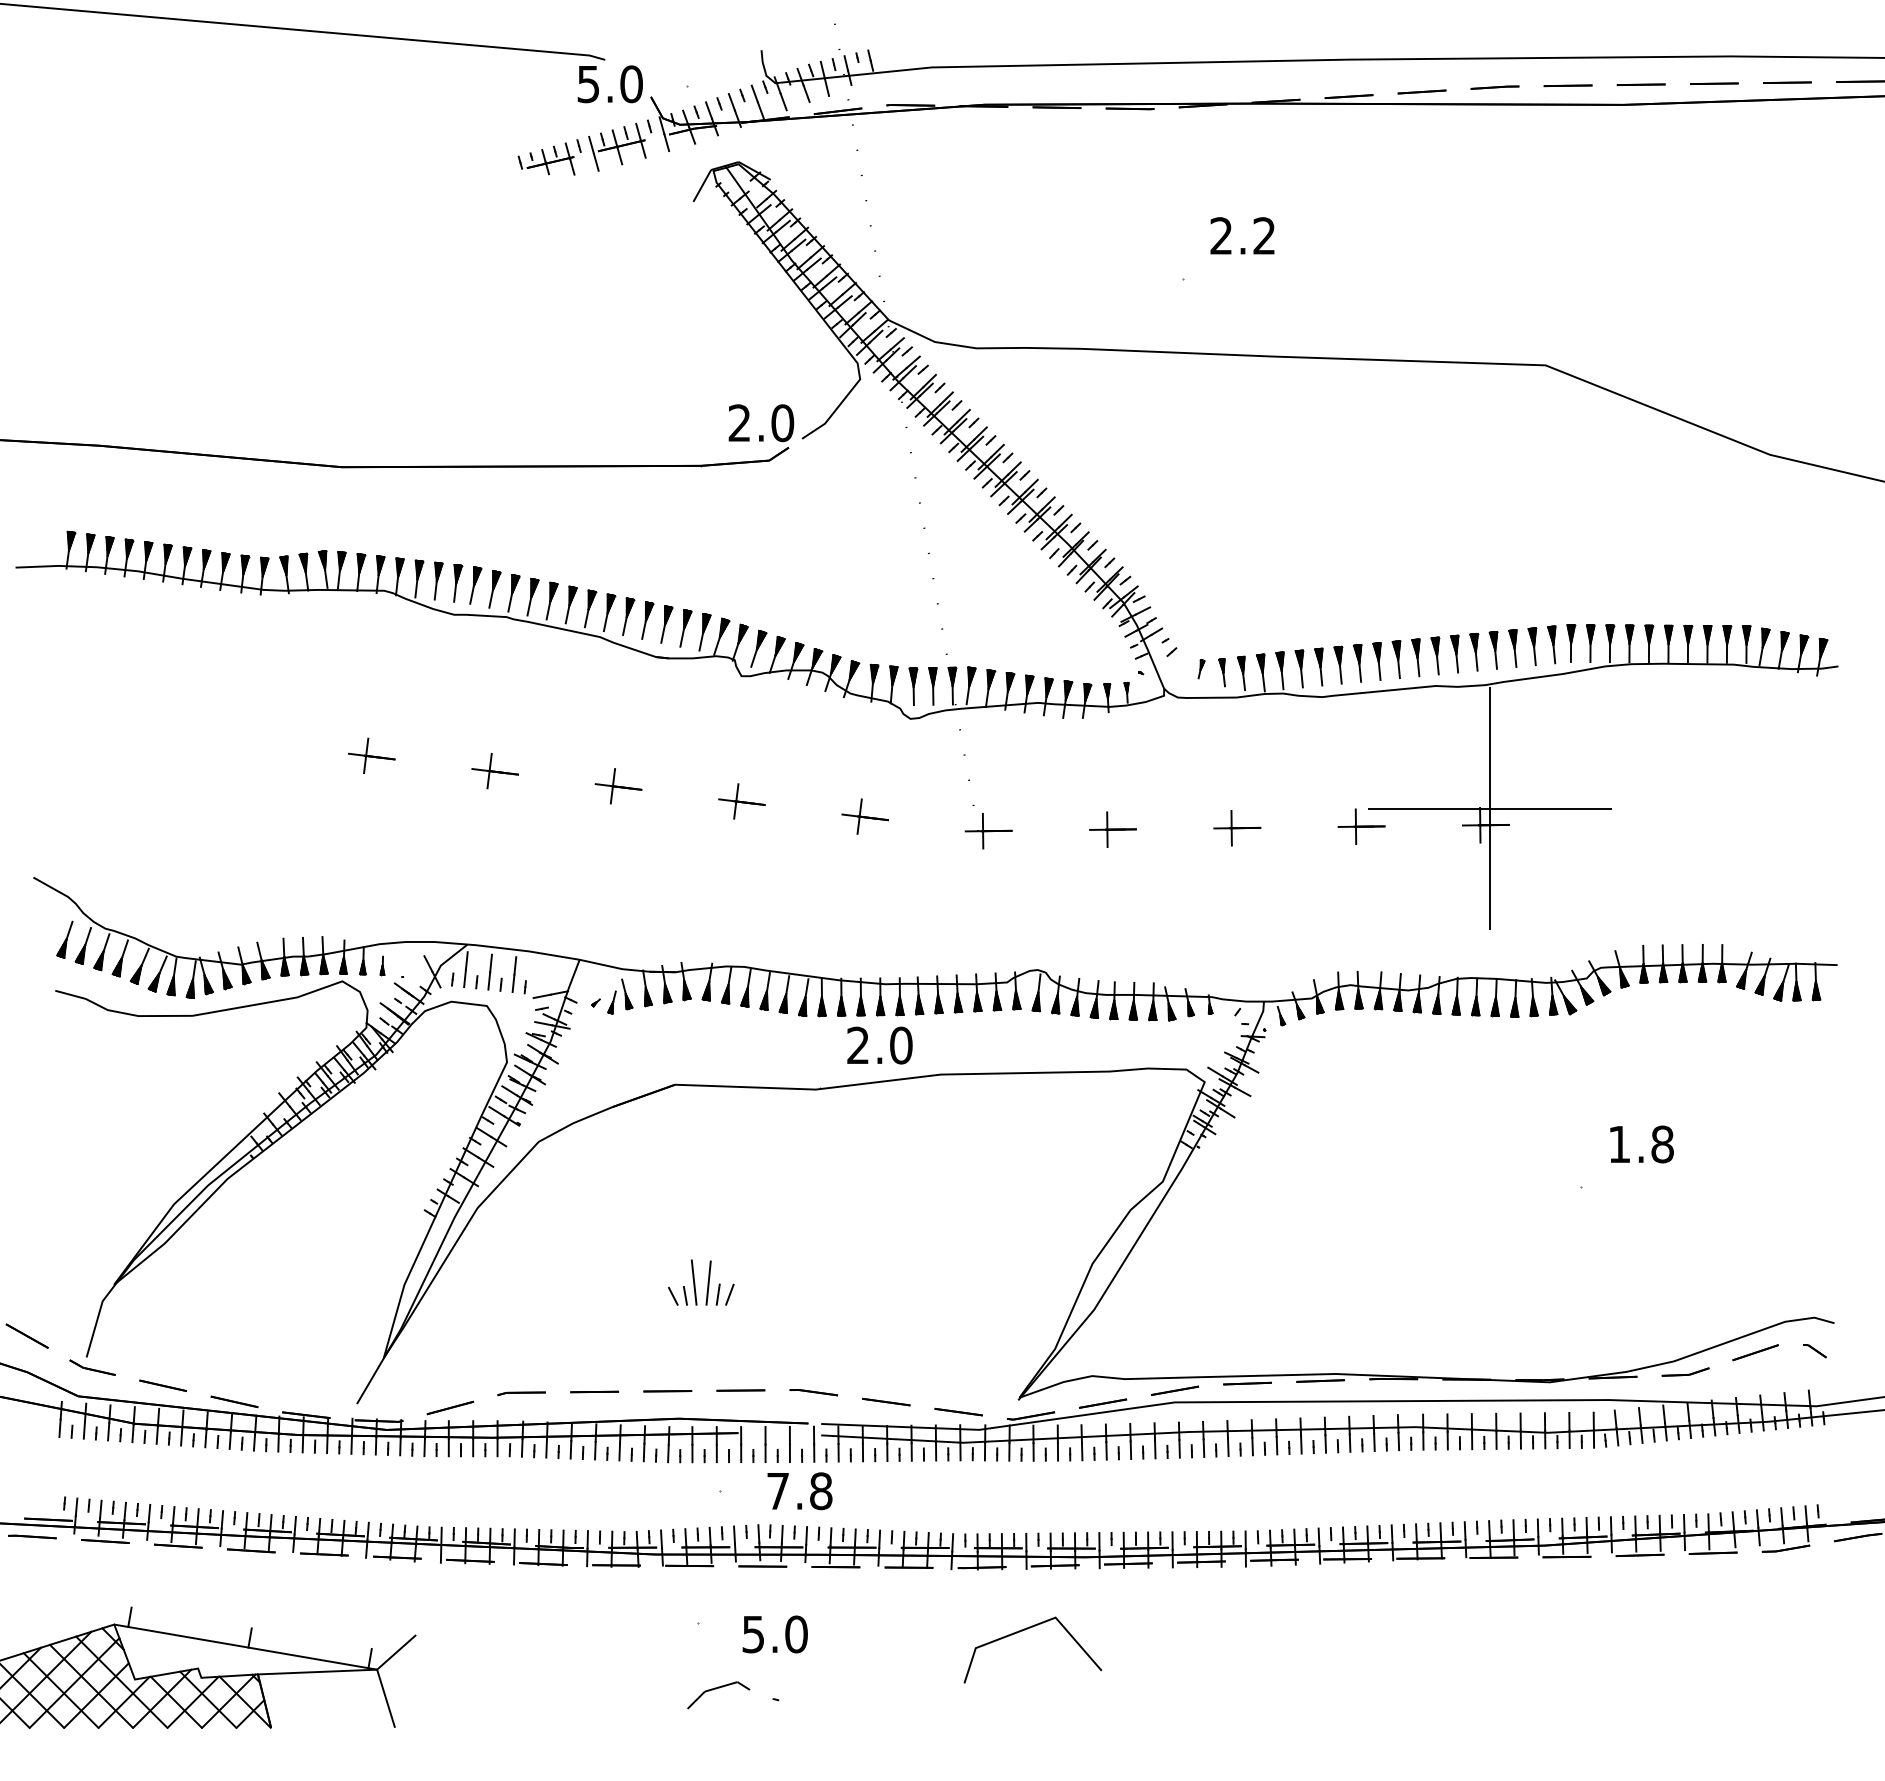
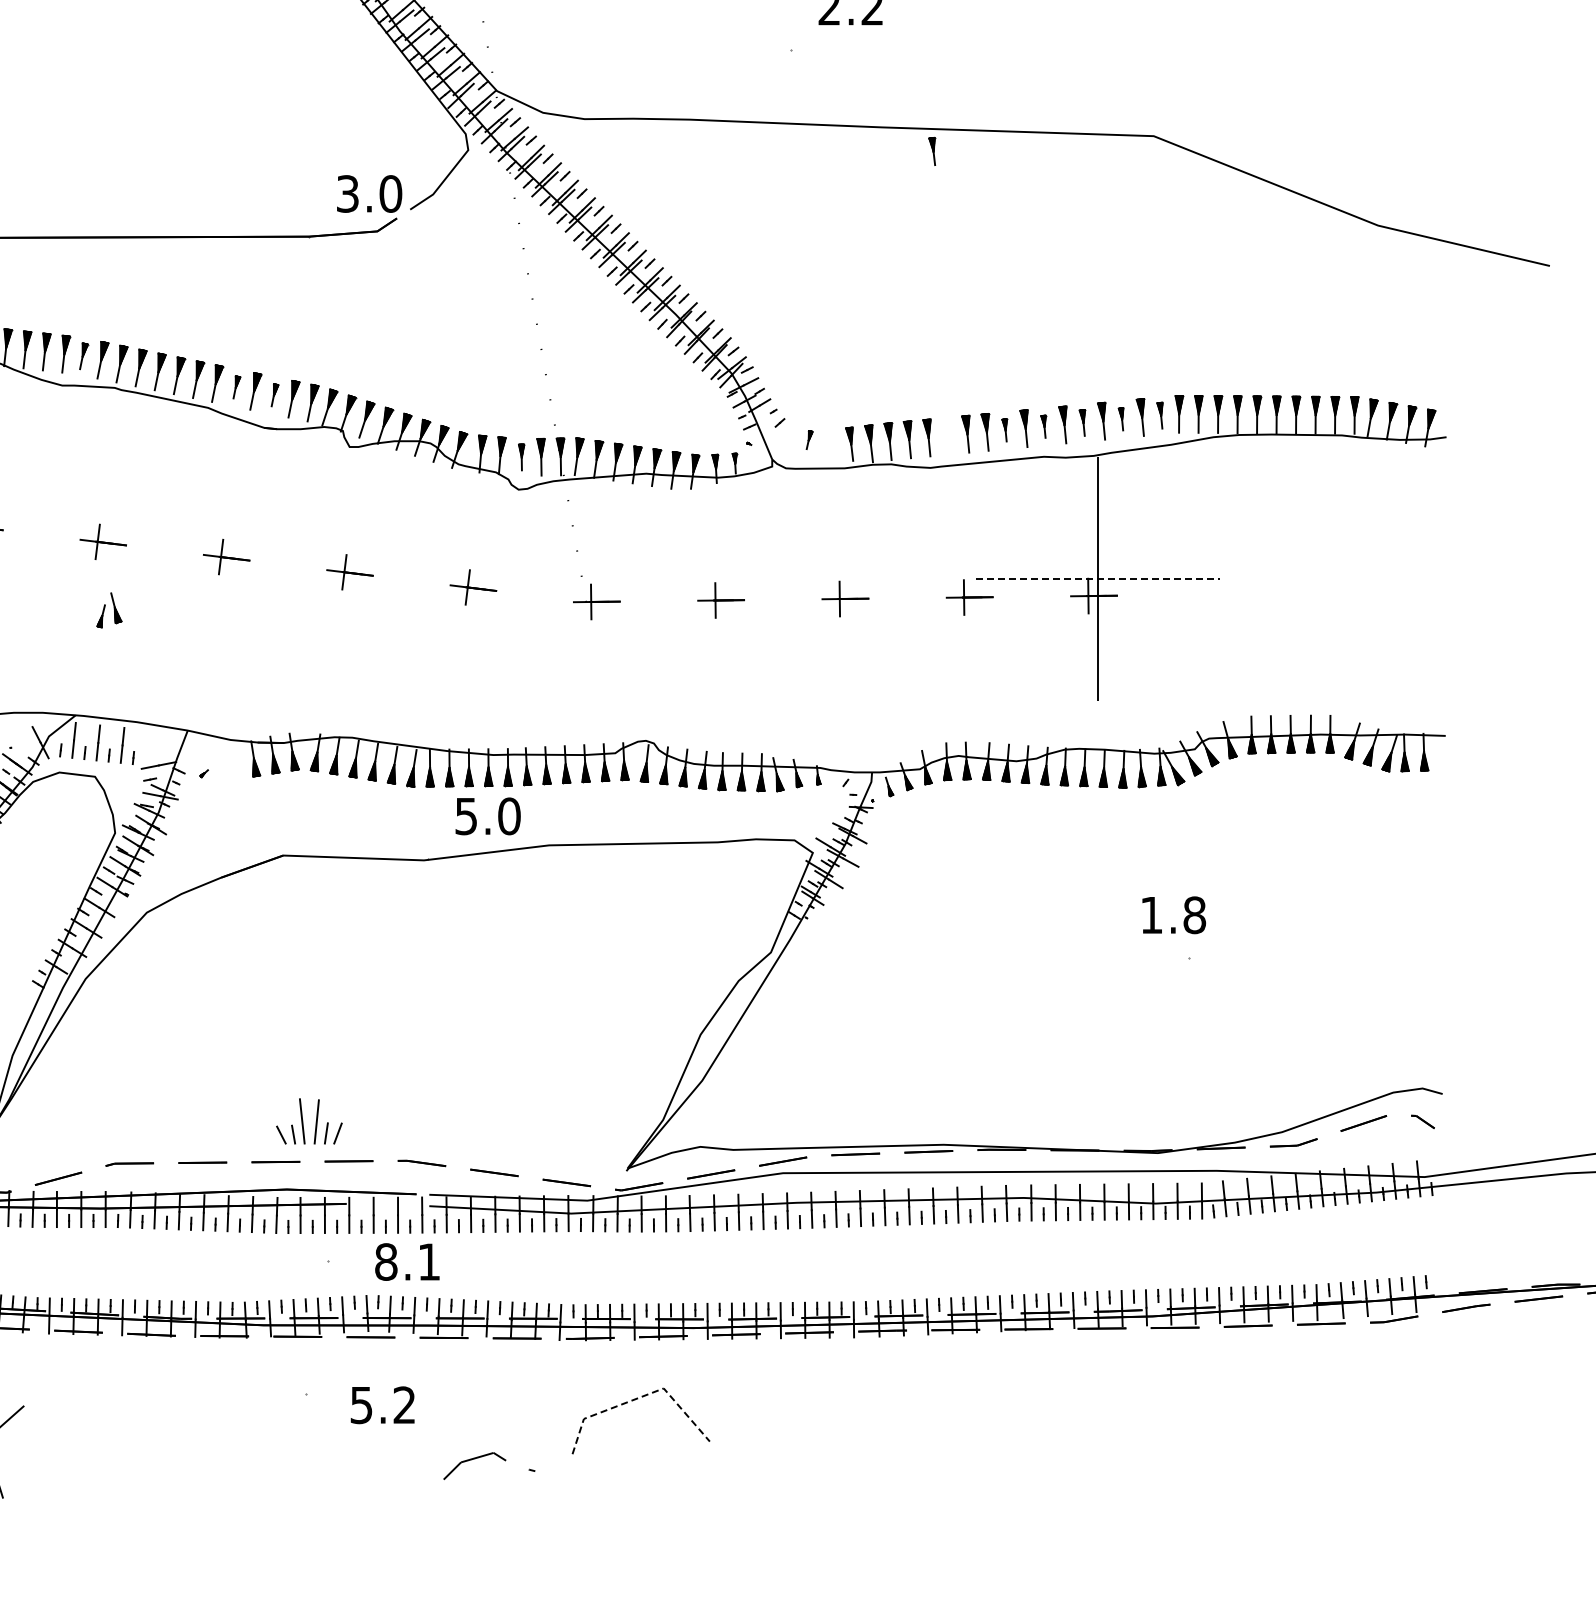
text: (739, 423) -> (347, 194), 2.0 -> 3.0
part: (475, 585) -> (83, 356), size x0.7
part: (628, 616) -> (236, 387), size x0.6
part: (666, 624) -> (274, 395), size x0.6
part: (1551, 644) -> (1159, 415), size x0.7
part: (1512, 648) -> (1120, 419), size x0.6
part: (1474, 651) -> (1082, 422), size x0.7
part: (1435, 655) -> (1043, 426), size x0.6
part: (1396, 659) -> (1004, 430), size x0.6
part: (1338, 664) -> (946, 435), removed
part: (1221, 672) -> (931, 151), moved
part: (913, 686) -> (521, 457), size x0.7
line: (1489, 808) -> (1097, 579), solid -> dashed
part: (620, 996) -> (109, 610), moved
text: (857, 1045) -> (465, 816), 2.0 -> 5.0
text: (1641, 1144) -> (1173, 915), moved
part: (701, 1282) -> (309, 1121), moved
text: (799, 1491) -> (407, 1262), 7.8 -> 8.1
line: (1031, 1626) -> (639, 1397), solid -> dashed
text: (796, 1634) -> (404, 1405), 5.0 -> 5.2
curve: (730, 1685) -> (486, 1456), moved

